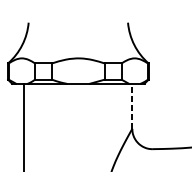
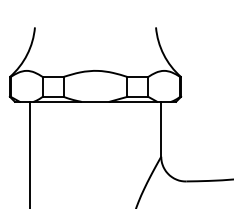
line: (132, 105) -> (161, 128), dashed -> solid

